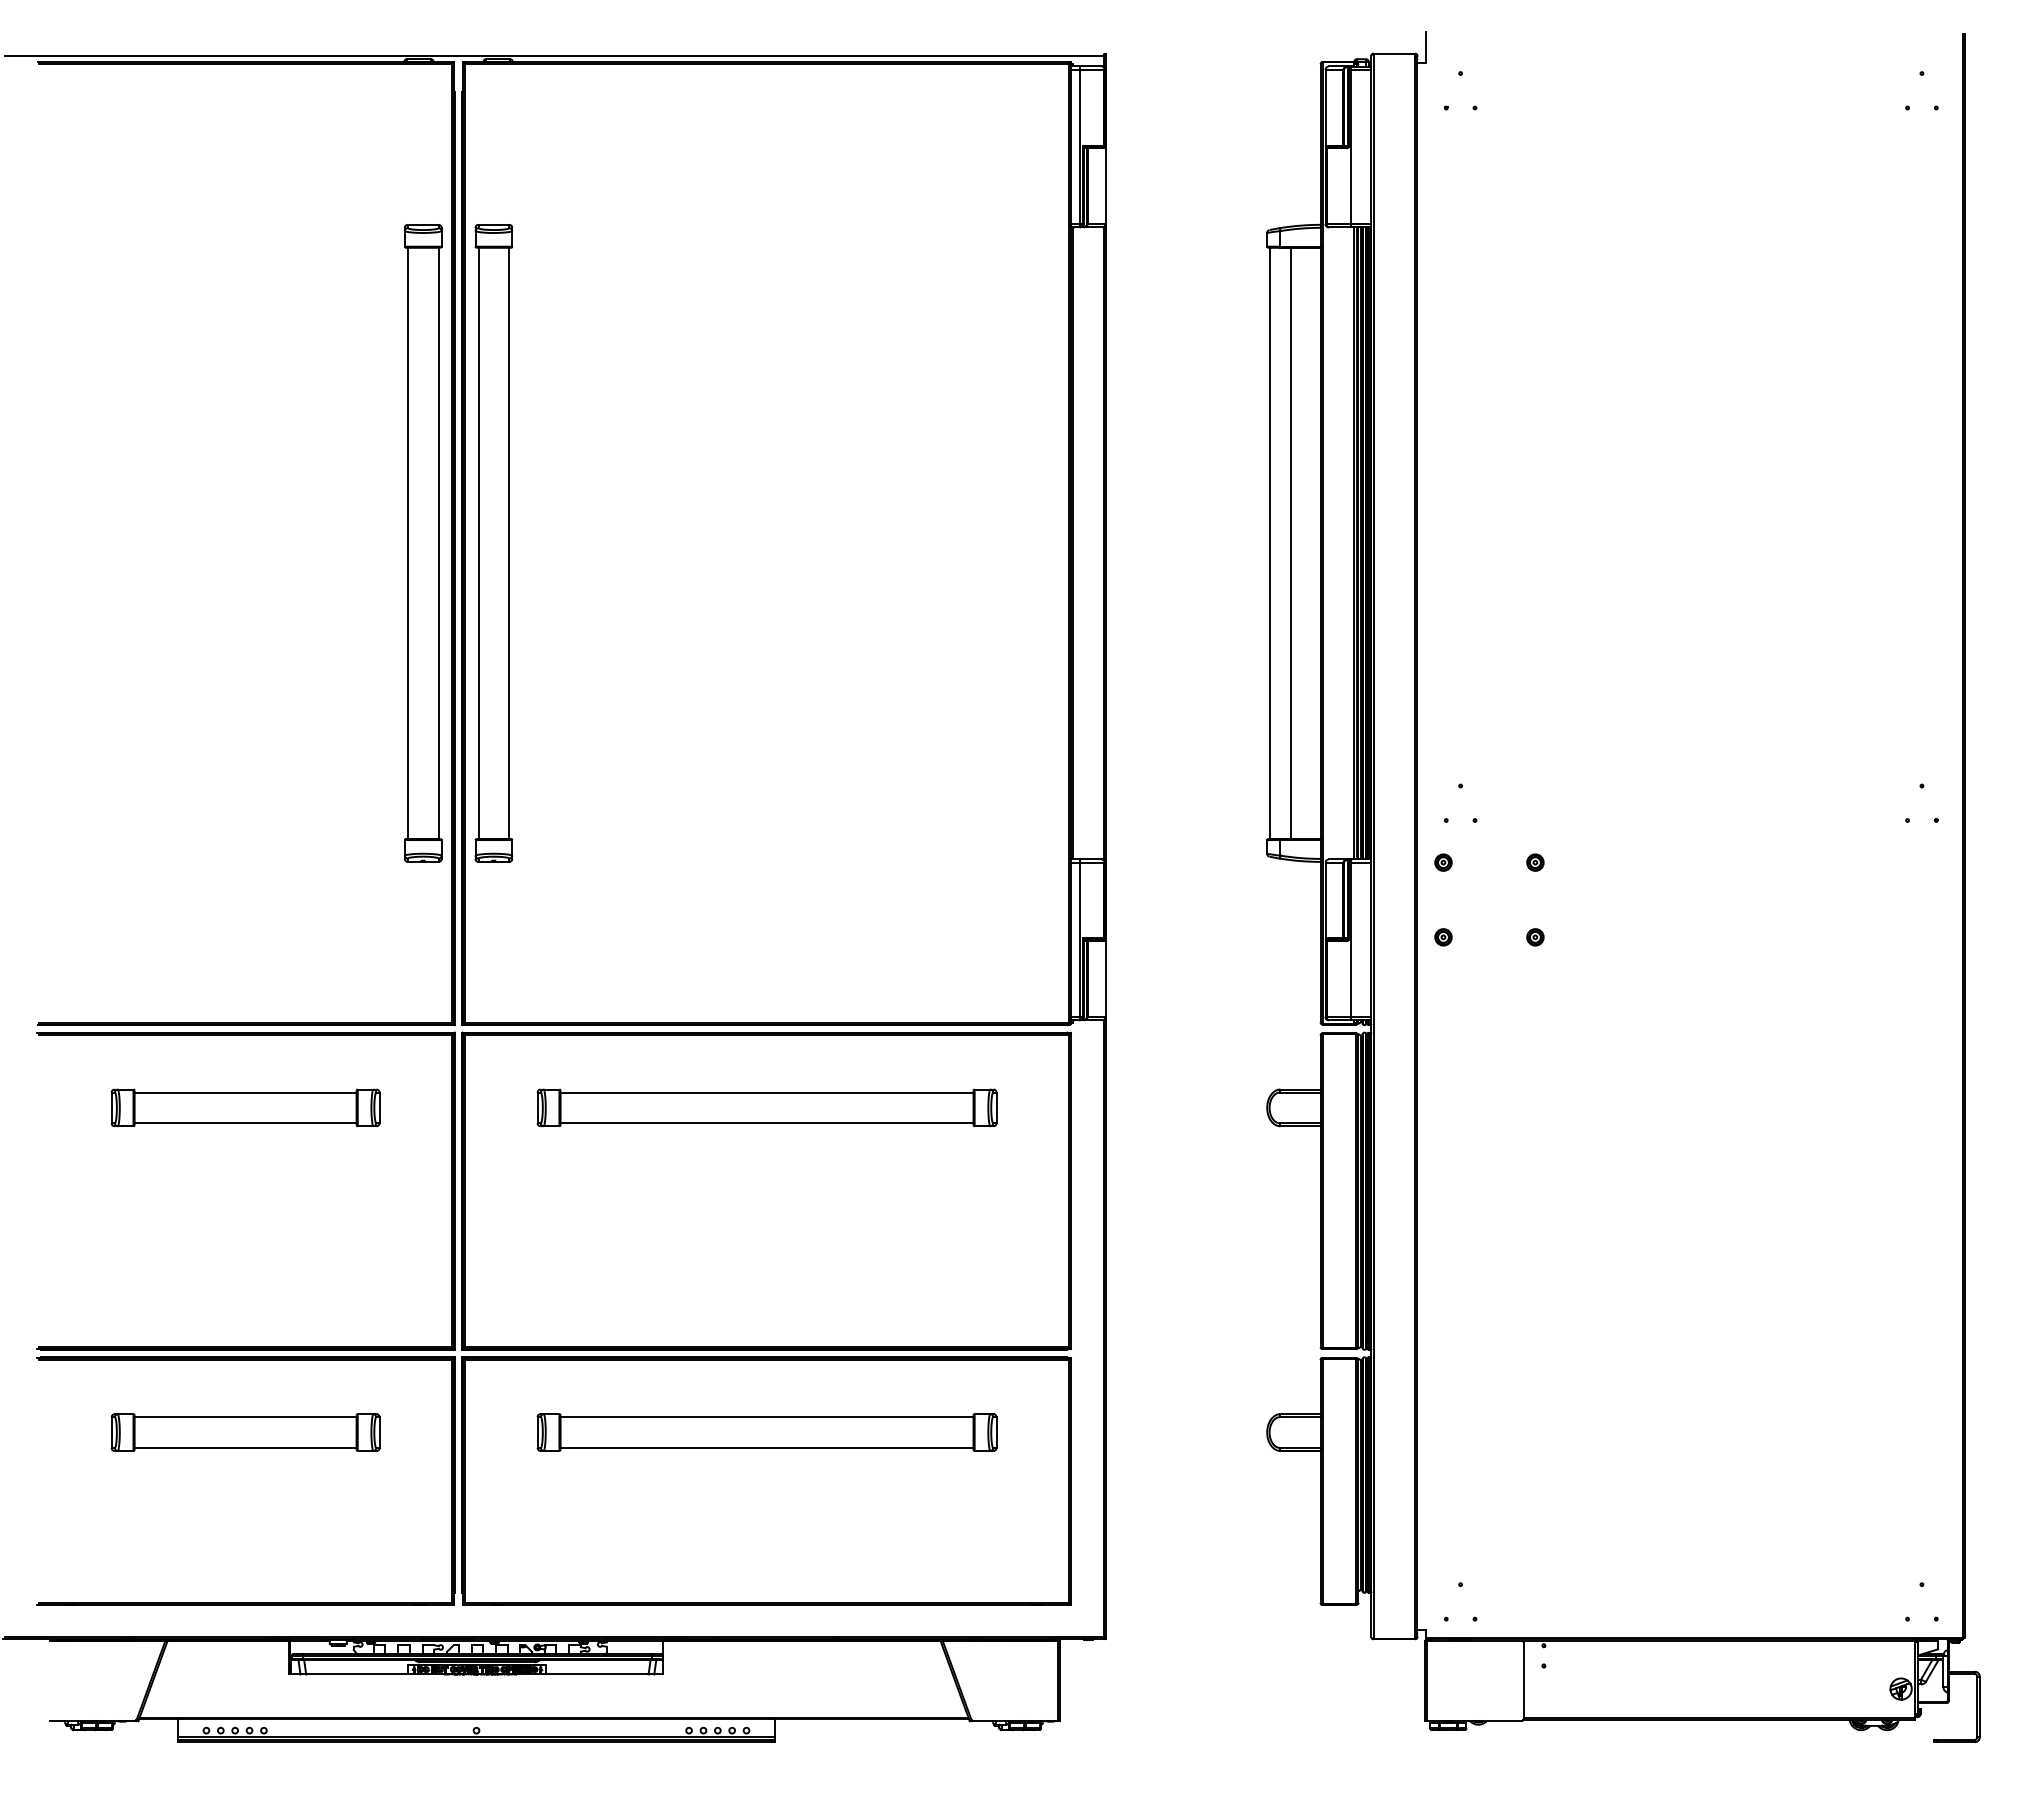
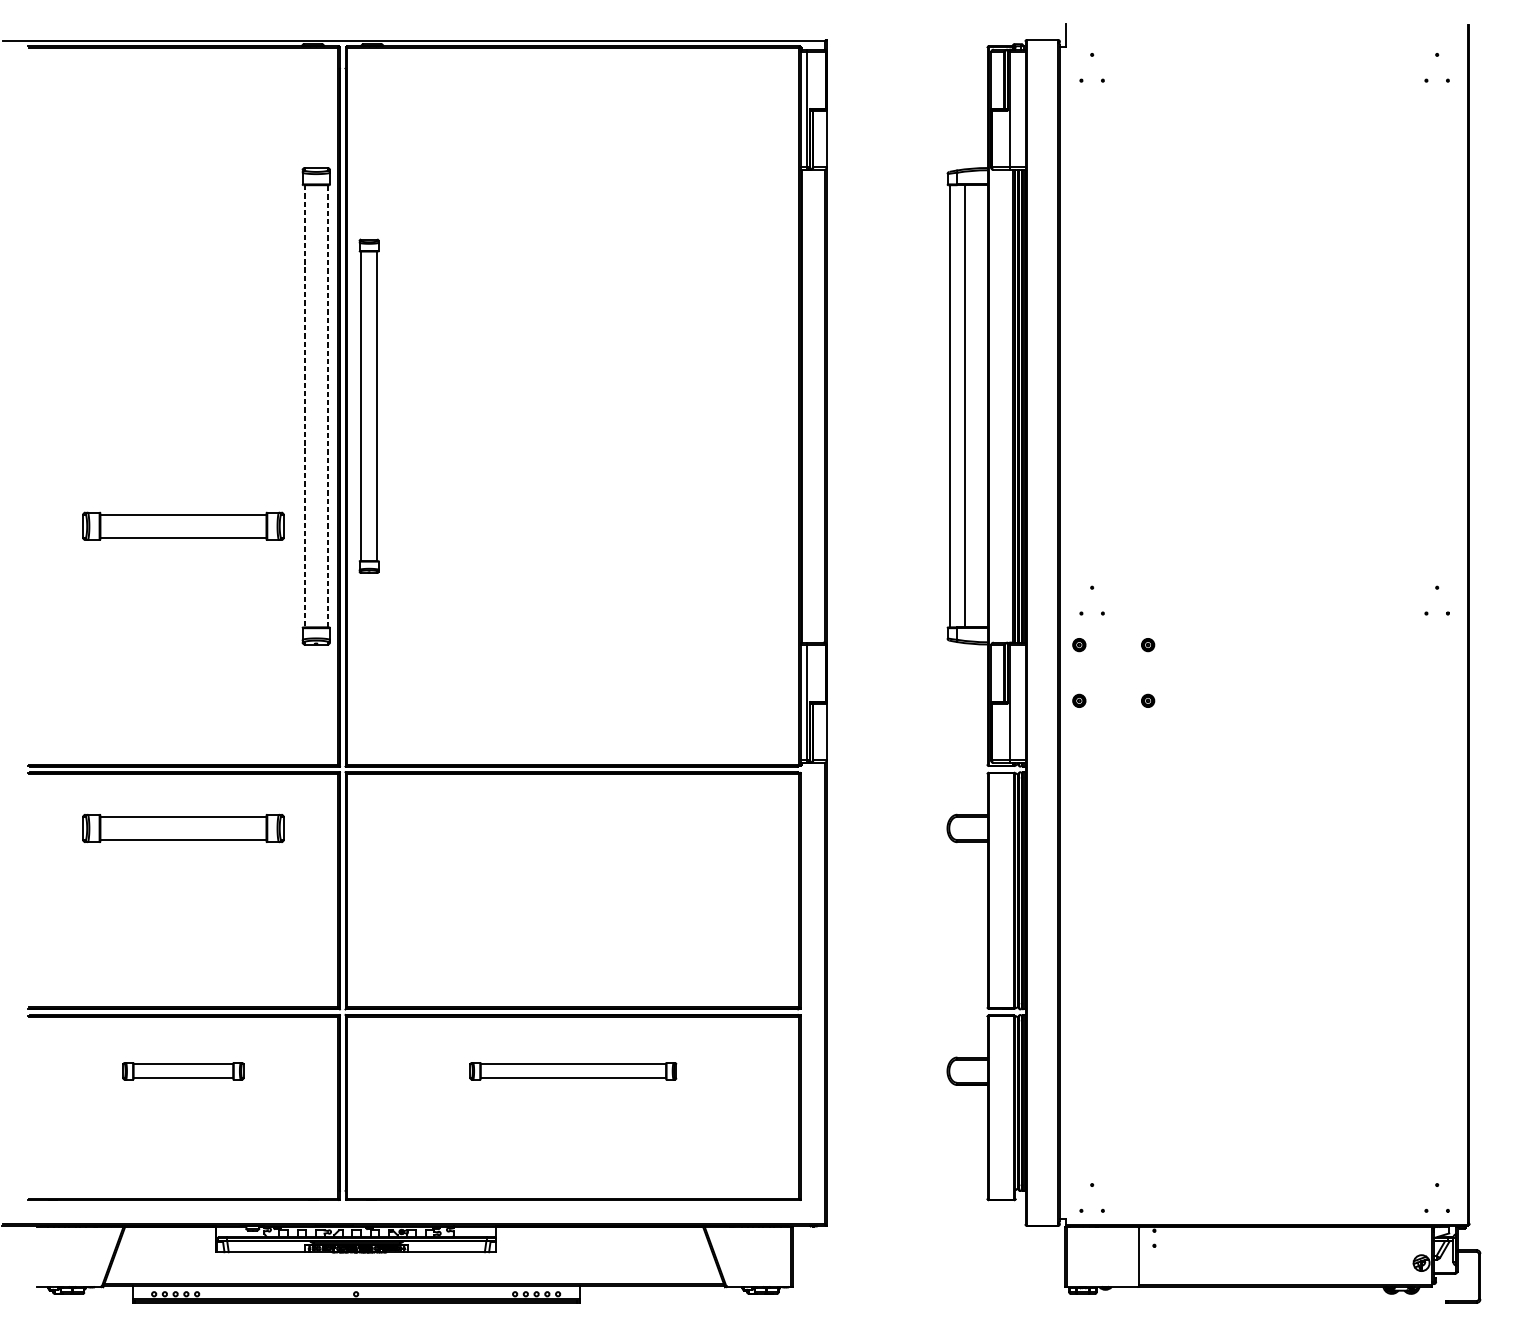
line: (407, 543) -> (304, 406), solid -> dashed
line: (438, 543) -> (327, 406), solid -> dashed
part: (493, 543) -> (368, 406), size x0.7
part: (245, 703) -> (183, 526), added
part: (766, 1107) -> (573, 828), removed
part: (245, 1432) -> (183, 1071), size x0.6
part: (766, 1432) -> (573, 1071), size x0.6

